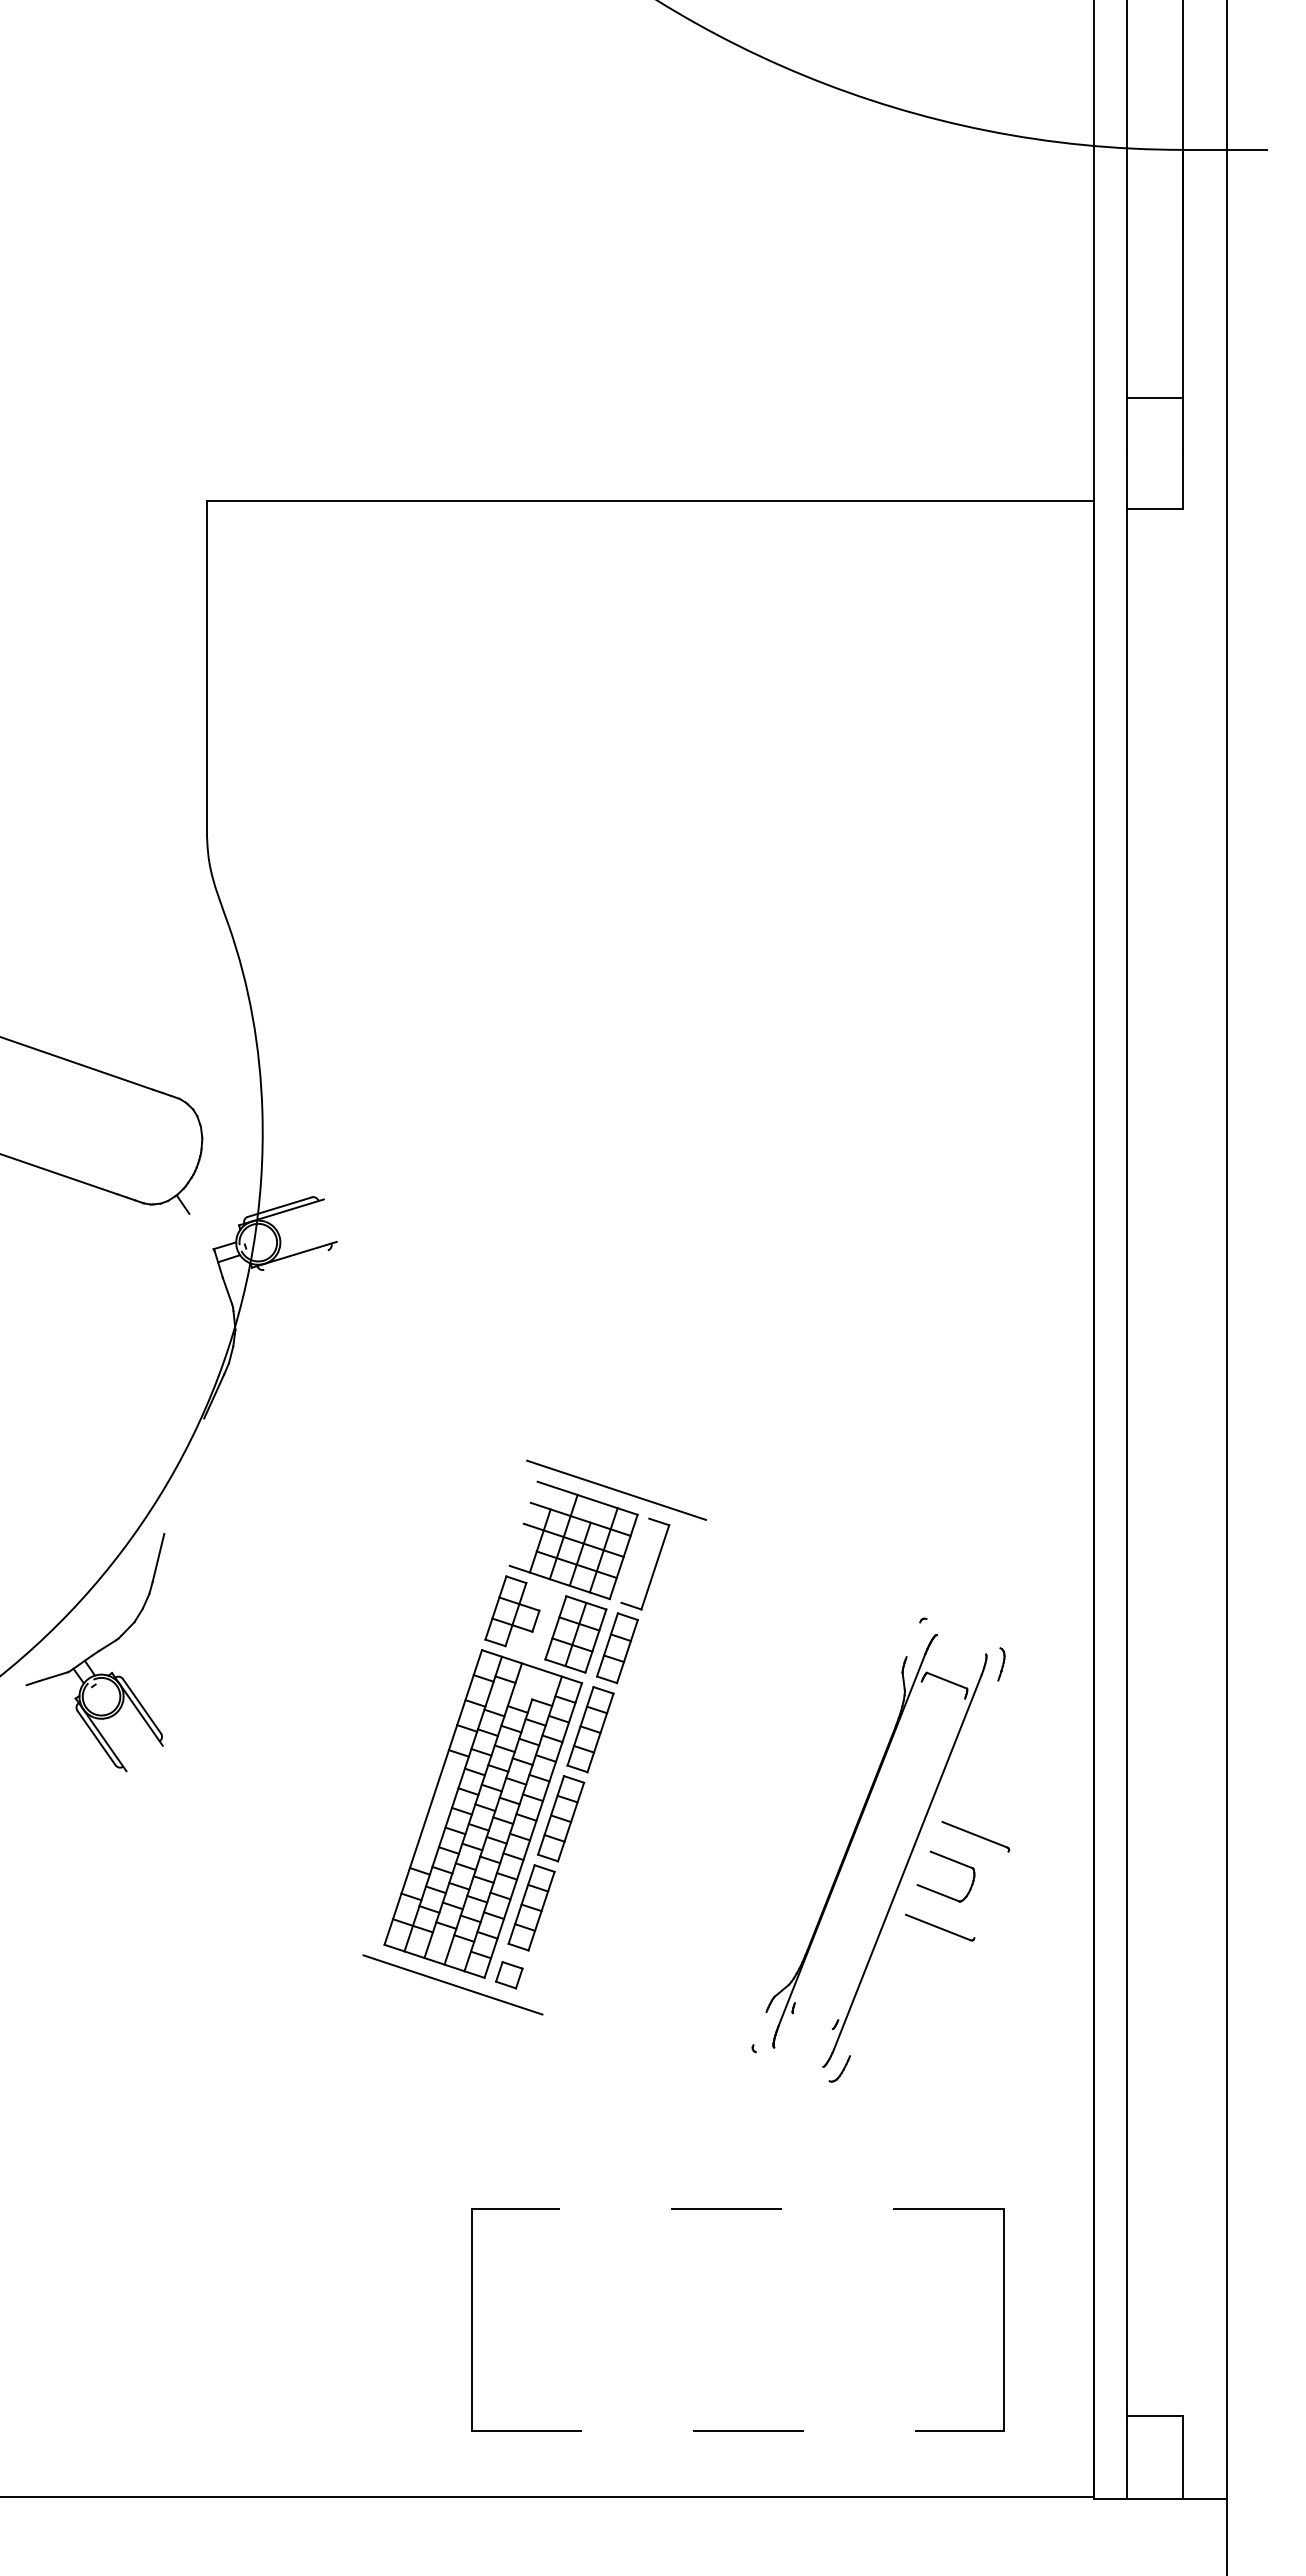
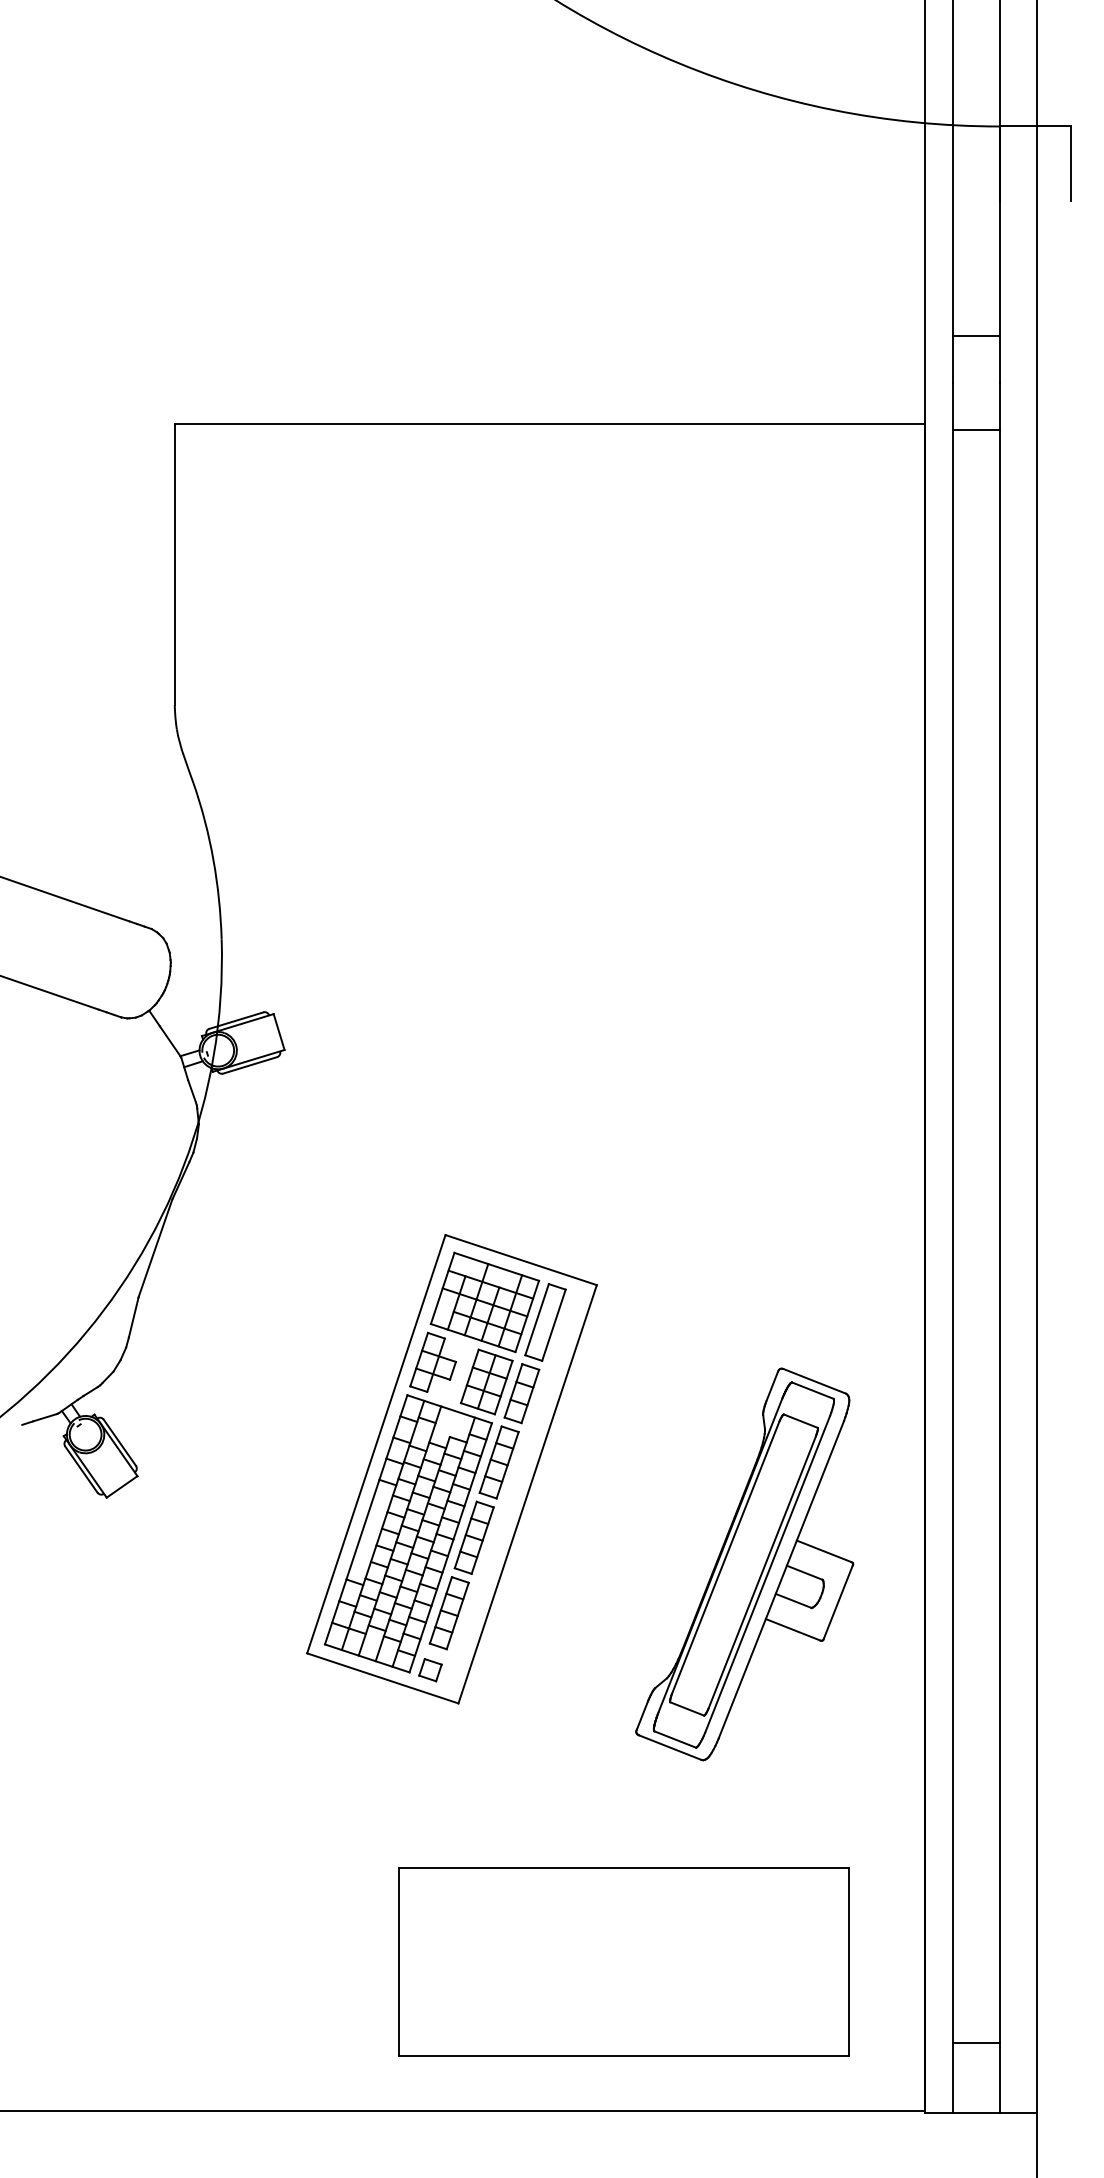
line: (1266, 193) -> (1070, 163), added
line: (329, 1220) -> (278, 1031), added
line: (201, 1231) -> (170, 1041), added
line: (295, 1259) -> (249, 1064), added
line: (1182, 1461) -> (999, 1235), added
line: (183, 1475) -> (154, 1247), added
line: (523, 1523) -> (442, 1288), added
line: (635, 1560) -> (537, 1319), added
line: (963, 1633) -> (814, 1381), added
line: (913, 1639) -> (772, 1386), added
line: (961, 1644) -> (812, 1390), added
line: (445, 1707) -> (376, 1443), added
line: (144, 1758) -> (121, 1486), added
line: (624, 1766) -> (527, 1493), added
line: (857, 1842) -> (724, 1557), added
line: (901, 1859) -> (762, 1572), added
line: (924, 1868) -> (781, 1579), added
line: (991, 1894) -> (838, 1601), added
line: (812, 2020) -> (686, 1708), added
line: (759, 2028) -> (642, 1715), added
line: (798, 2056) -> (675, 1738), added
line: (792, 2066) -> (669, 1747), added
line: (737, 2209) -> (623, 1868), dashed -> solid
line: (738, 2431) -> (624, 2056), dashed -> solid

